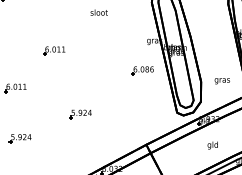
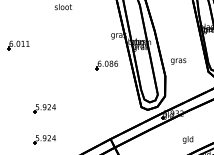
text: (221, 81) -> (177, 61), moved
part: (80, 145) -> (44, 139), added
text: (212, 145) -> (187, 139), moved

